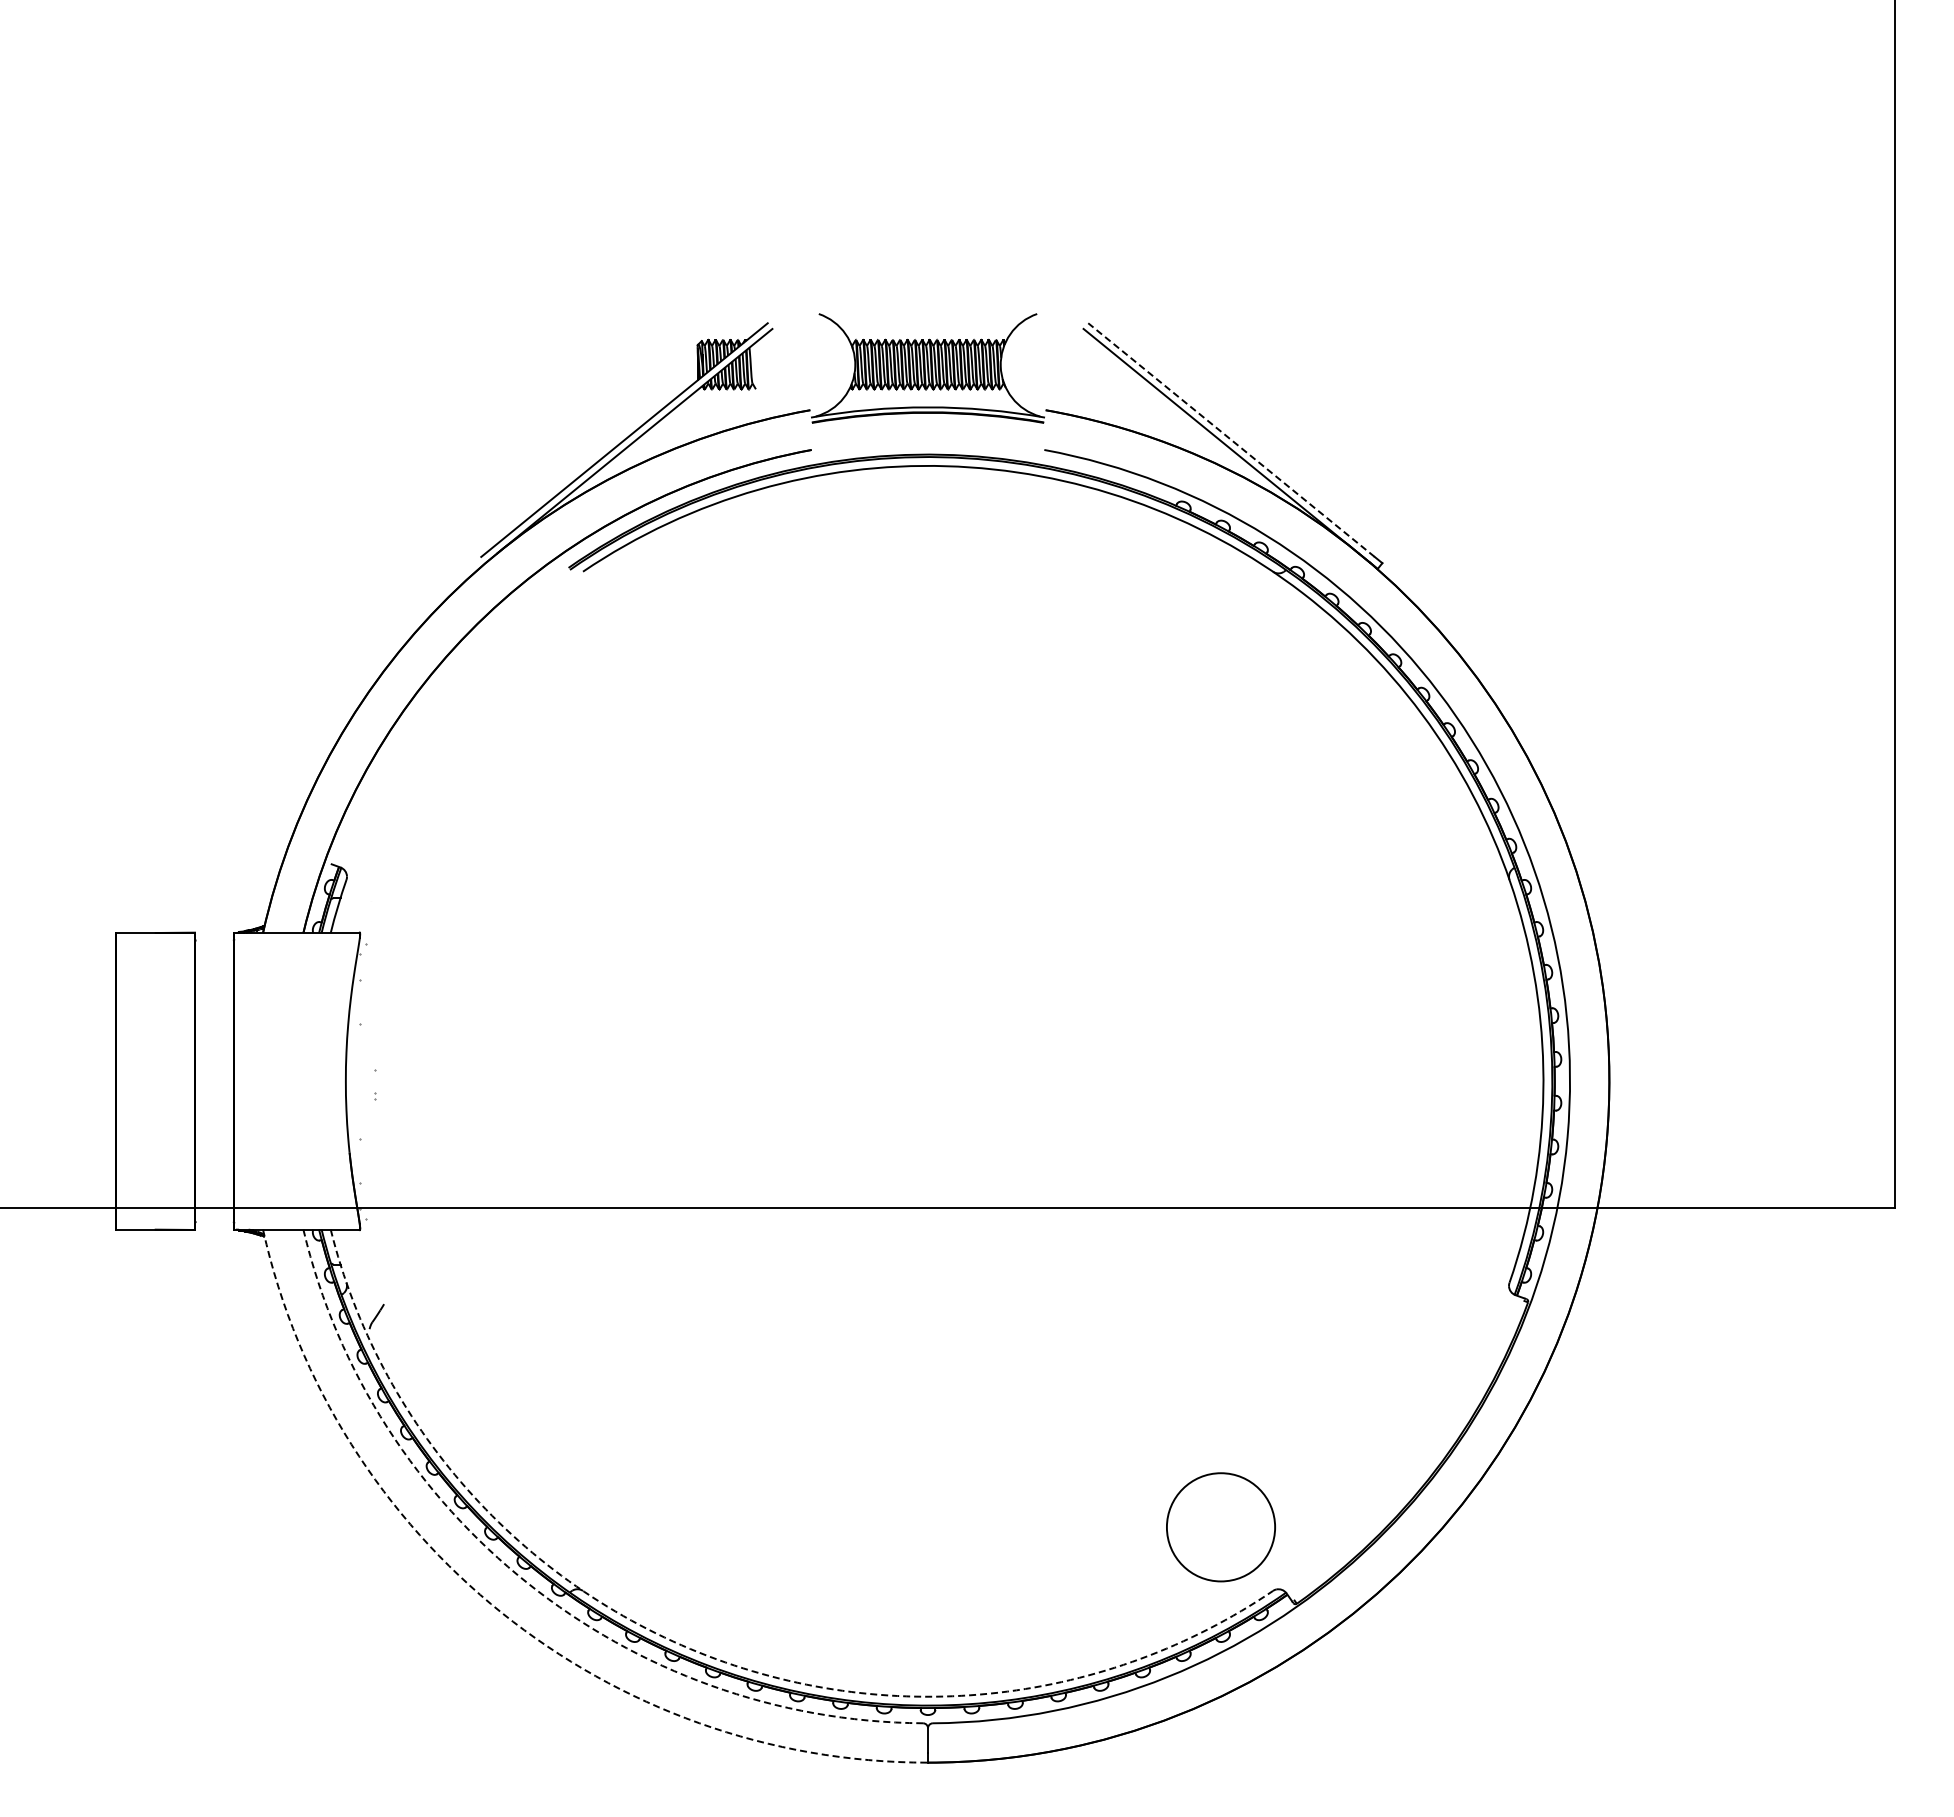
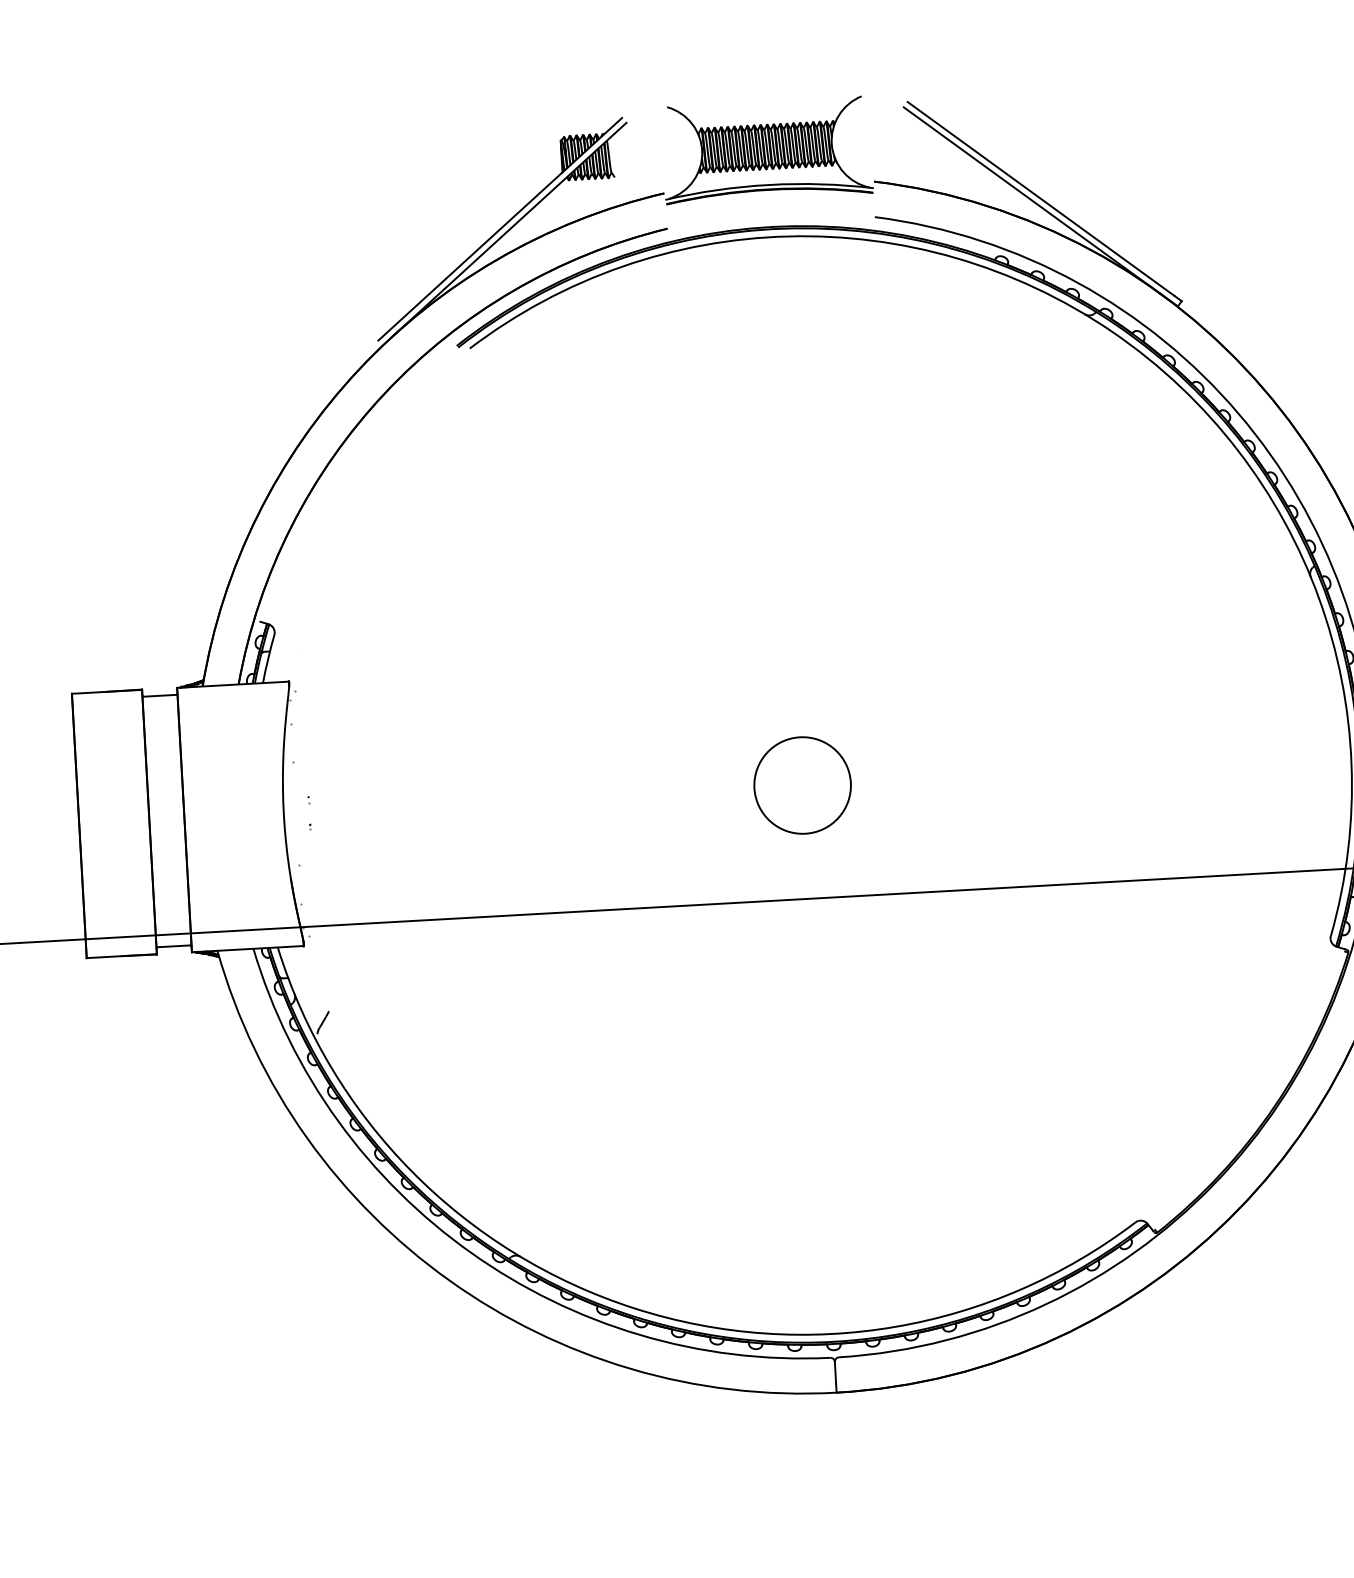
line: (1231, 440) -> (1041, 199), dashed -> solid
line: (214, 940) -> (159, 695), added
line: (214, 1221) -> (173, 945), added
circle: (1220, 1527) -> (802, 785), moved
arc: (528, 1583) -> (471, 1252), dashed -> solid
arc: (501, 1612) -> (449, 1280), dashed -> solid
arc: (707, 1655) -> (634, 1308), dashed -> solid

